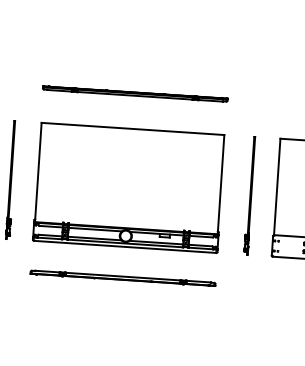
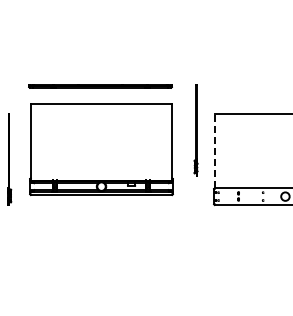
line: (277, 186) -> (214, 150), solid -> dashed
part: (129, 188) -> (101, 149), moved
part: (249, 196) -> (195, 130), moved
line: (123, 278) -> (100, 229), removed

